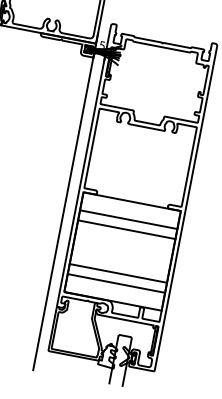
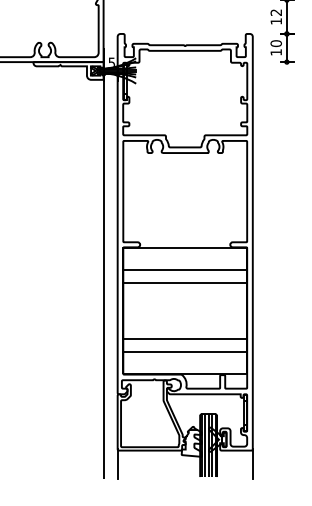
hatch: (120, 360) -> (208, 445), added
line: (46, 361) -> (117, 463), added
line: (152, 381) -> (252, 463), added

